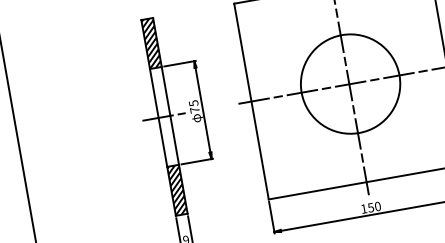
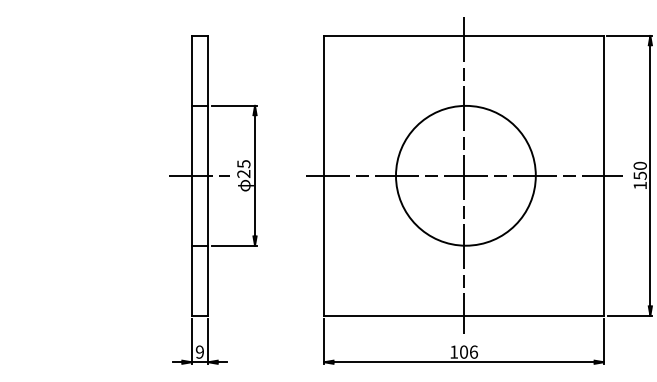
hatch: (151, 43) -> (199, 70), removed
text: (194, 109) -> (243, 173), 75 -> 25
hatch: (177, 190) -> (199, 280), removed
text: (374, 206) -> (468, 351), 150 -> 106

